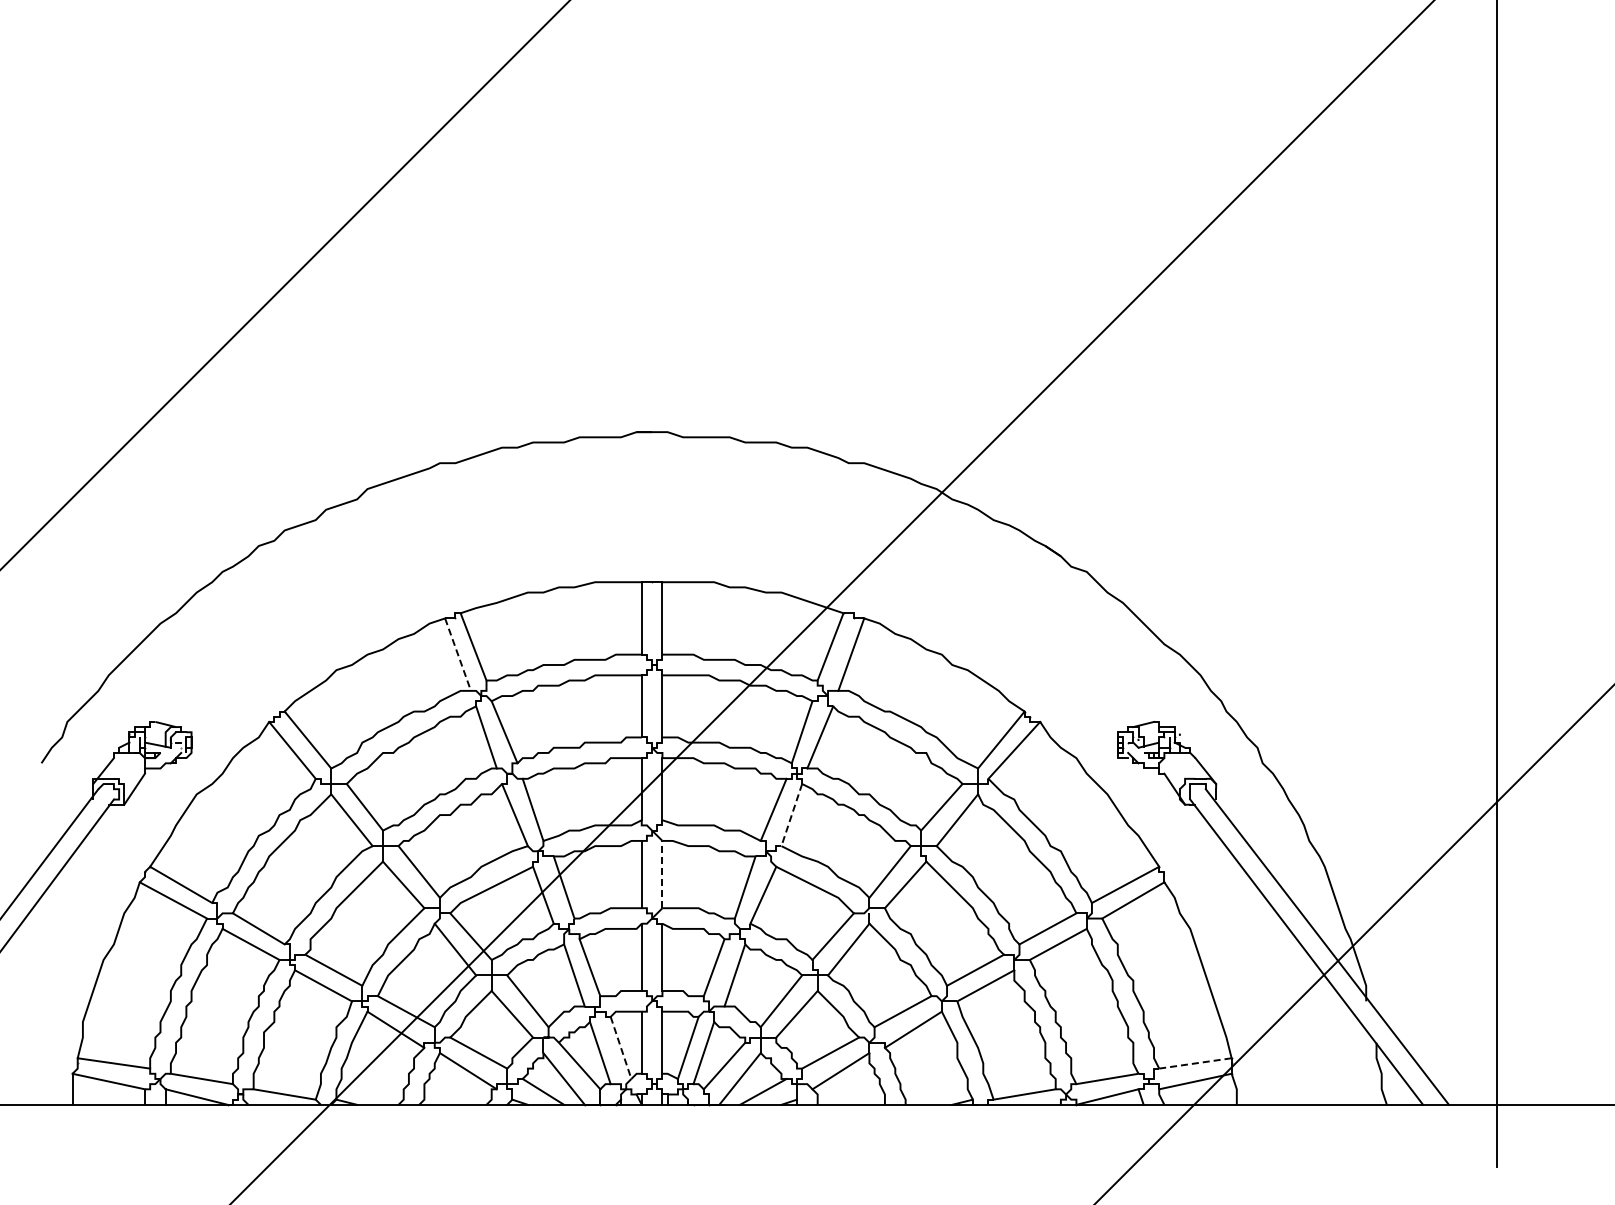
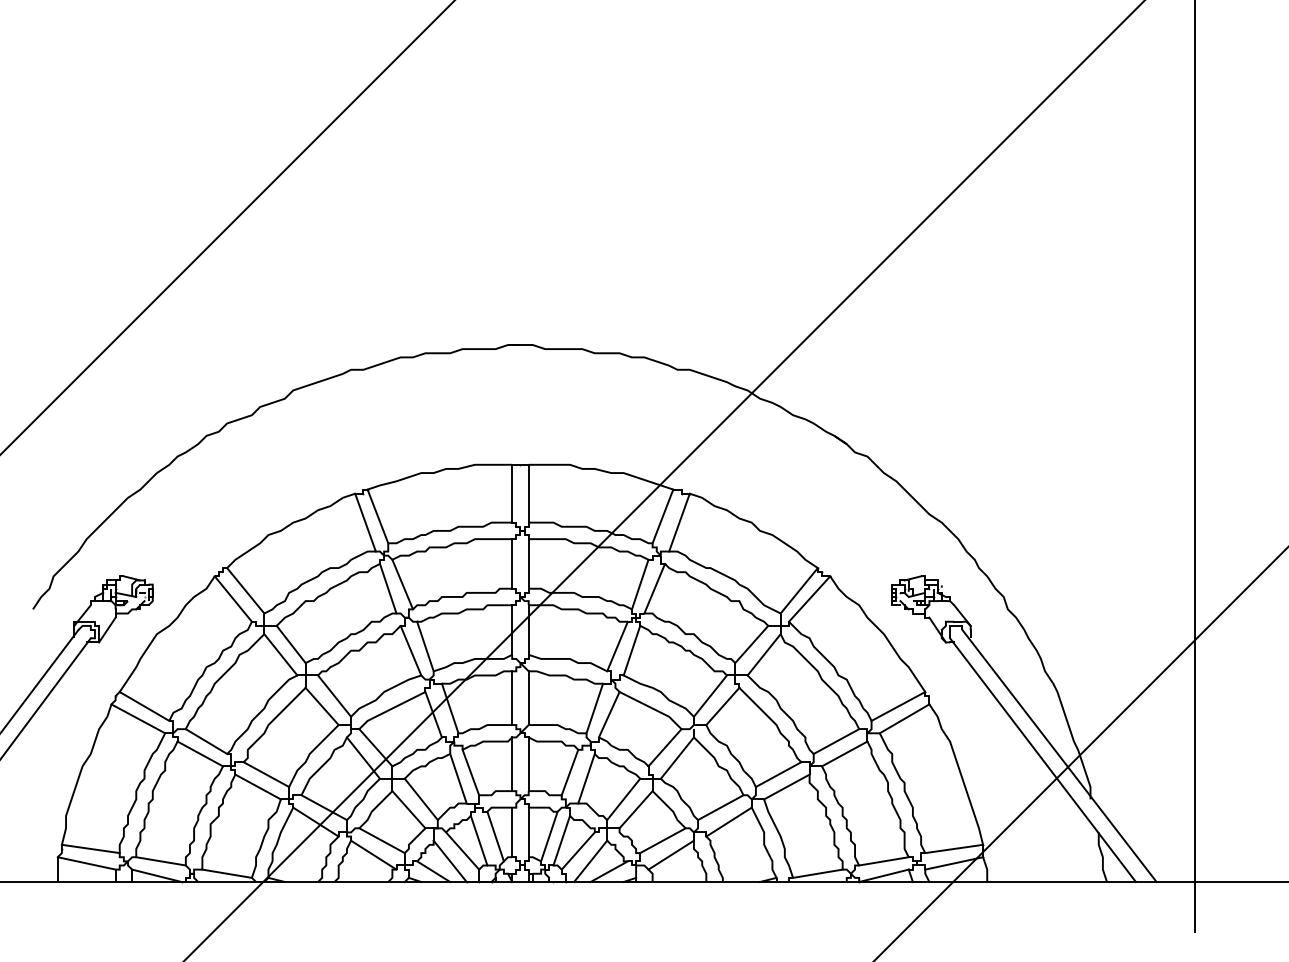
line: (458, 655) -> (365, 523), dashed -> solid
line: (791, 815) -> (631, 651), dashed -> solid
line: (662, 874) -> (528, 698), dashed -> solid
line: (621, 1047) -> (496, 836), dashed -> solid
line: (1195, 1063) -> (954, 849), dashed -> solid

